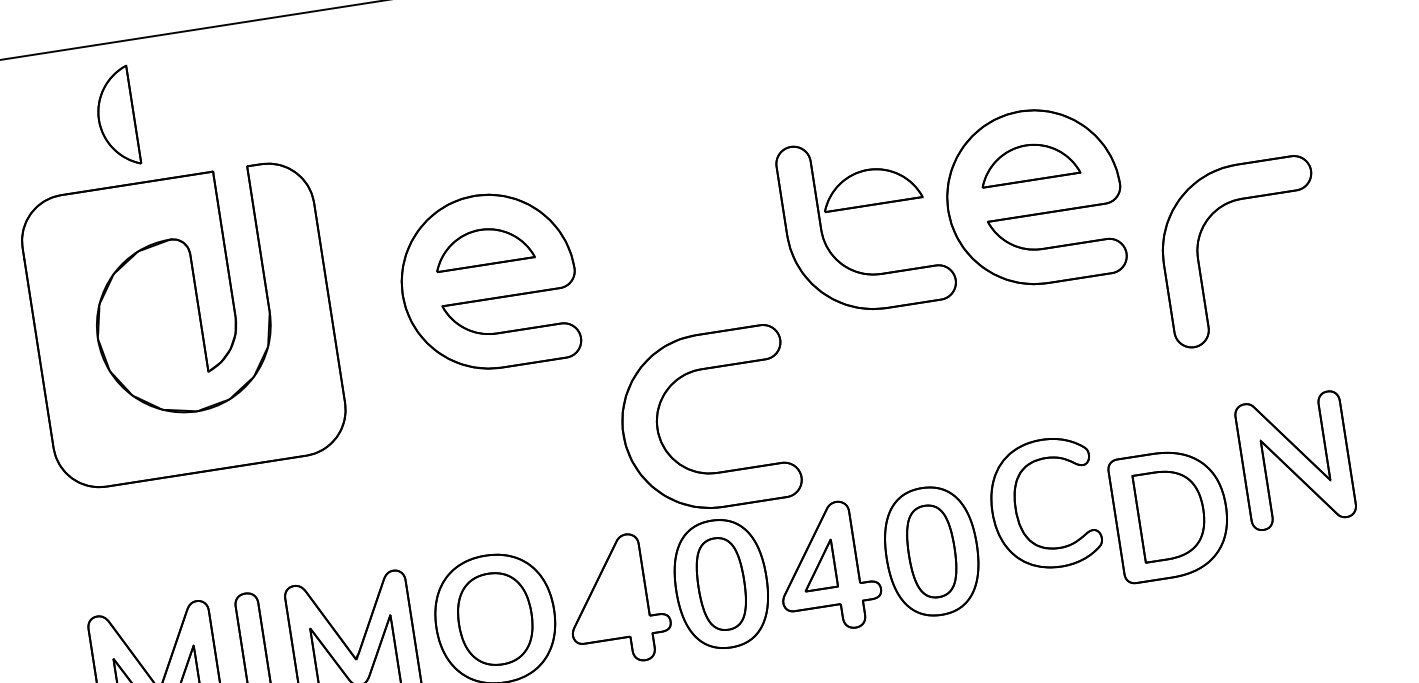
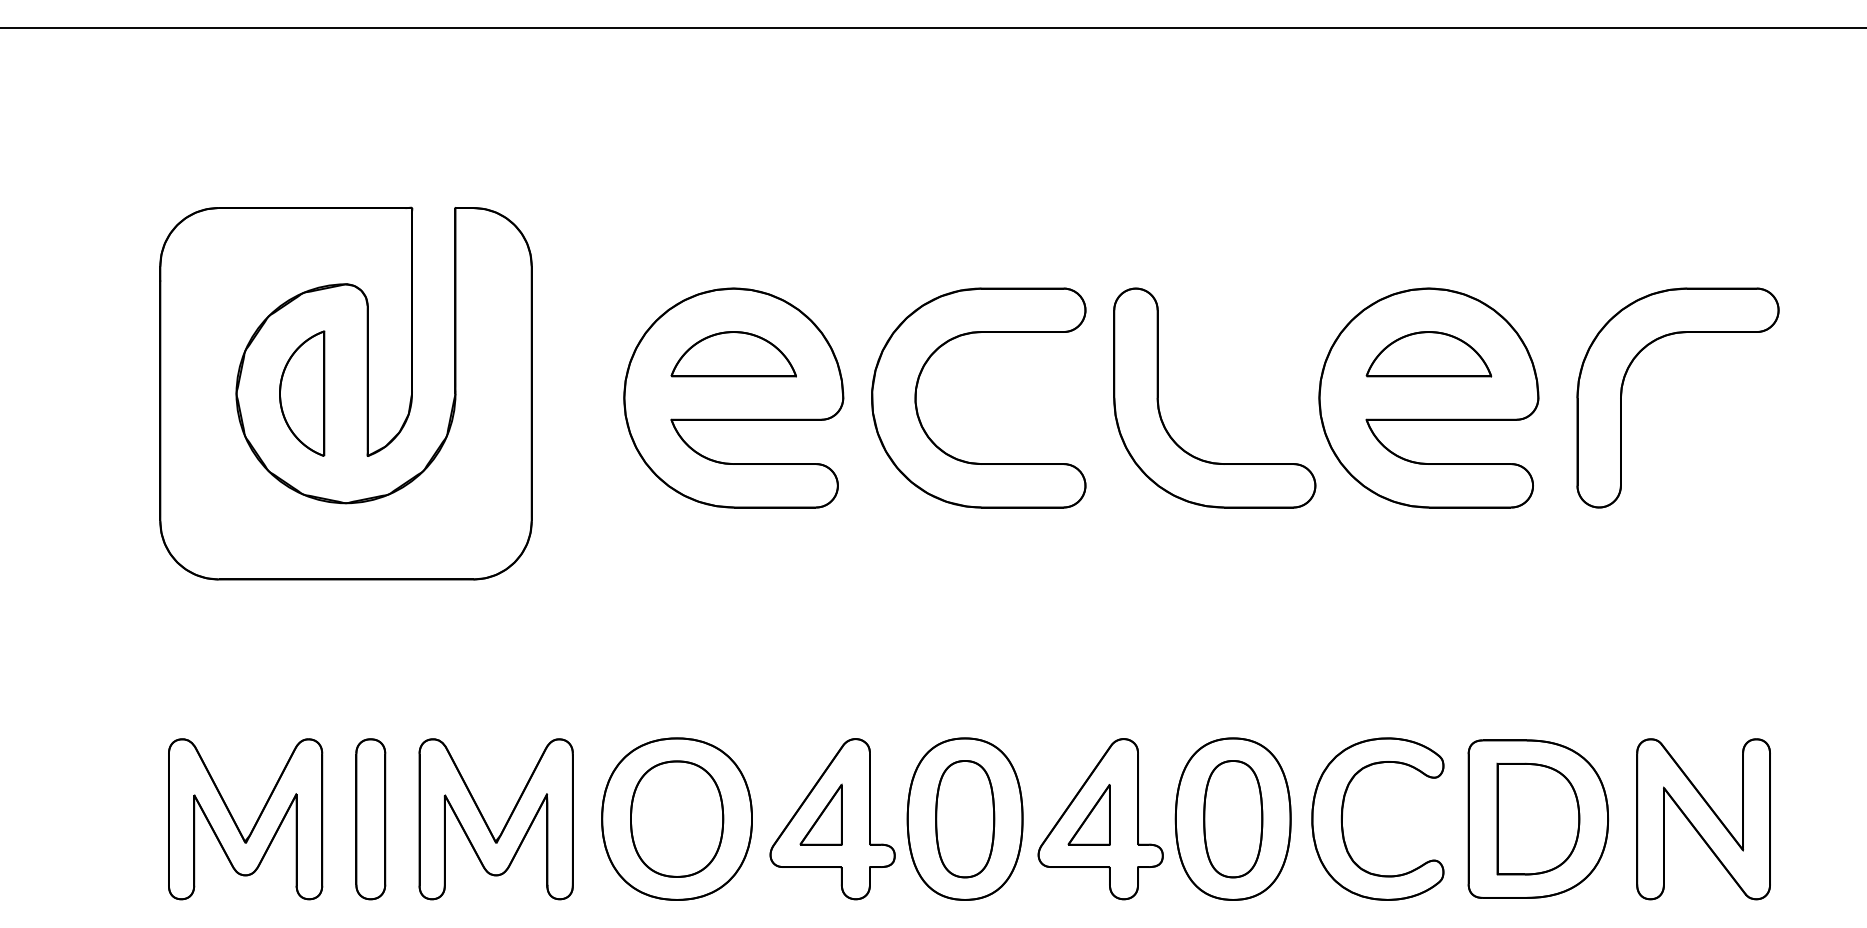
part: (116, 117) -> (302, 393), moved
part: (870, 187) -> (1227, 354), removed
part: (1198, 255) -> (1622, 394), moved
part: (658, 418) -> (918, 384), moved
part: (1295, 460) -> (1703, 819), moved
part: (1016, 503) -> (1343, 812), moved
part: (607, 597) -> (820, 814), added

